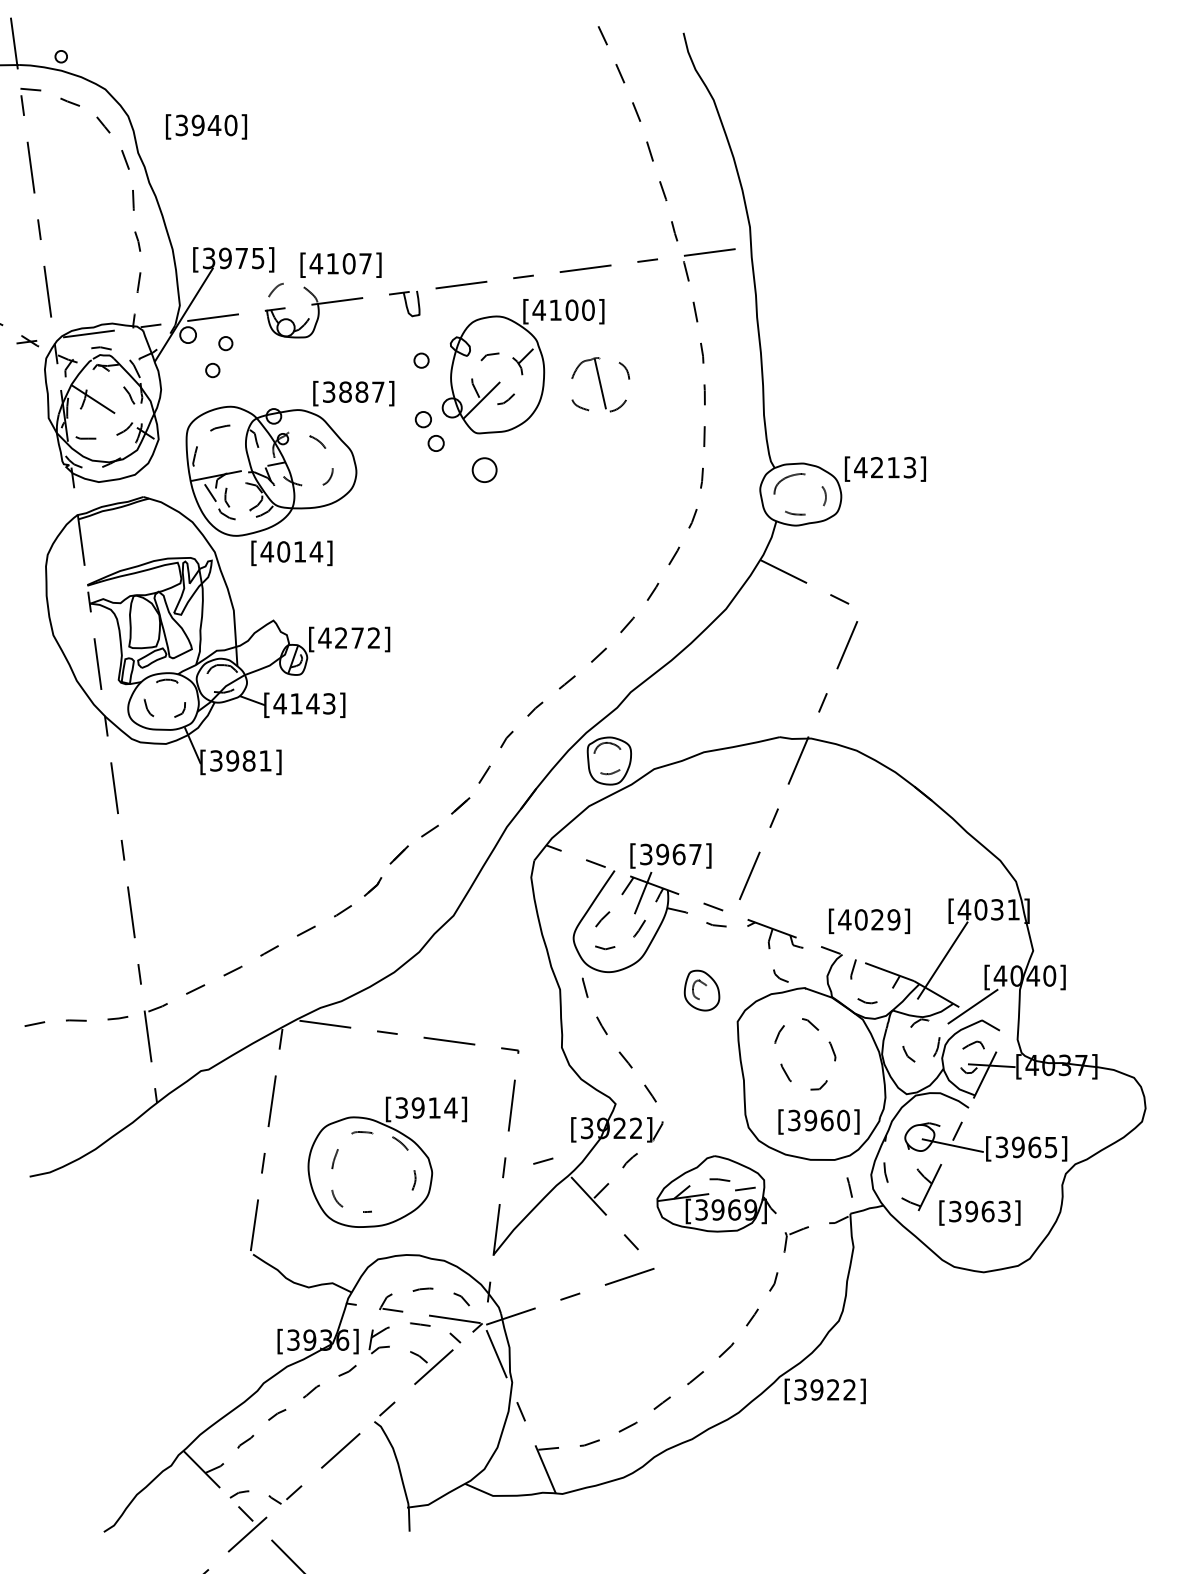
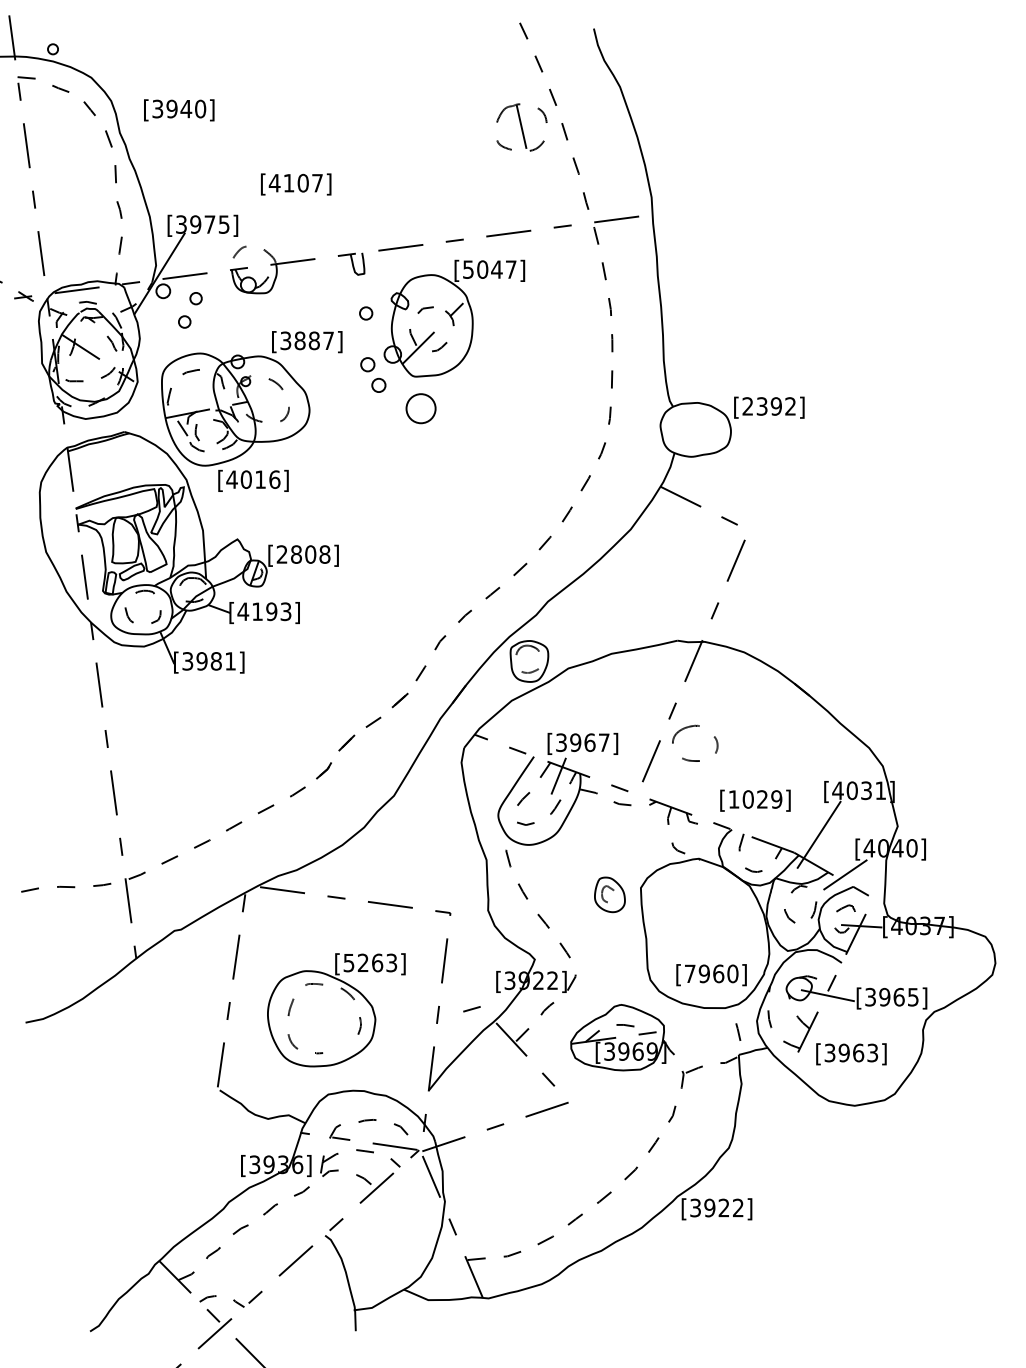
text: (340, 264) -> (295, 183), moved
text: (563, 309) -> (489, 269), [4100] -> [5047]
part: (600, 384) -> (521, 127), moved
text: (885, 467) -> (769, 406), [4213] -> [2392]
circle: (484, 469) -> (420, 408), size x1.4
part: (793, 476) -> (689, 727), moved
text: (316, 551) -> (274, 479), [4014] -> [4016]
text: (349, 637) -> (303, 554), [4272] -> [2808]
text: (312, 703) -> (271, 611), [4143] -> [4193]
text: (844, 919) -> (733, 799), [4029] -> [1029]
part: (701, 990) -> (609, 894), moved
part: (783, 1066) -> (680, 926), removed
text: (426, 1107) -> (370, 962), [3914] -> [5263]
text: (794, 1120) -> (690, 973), [3960] -> [7960]

